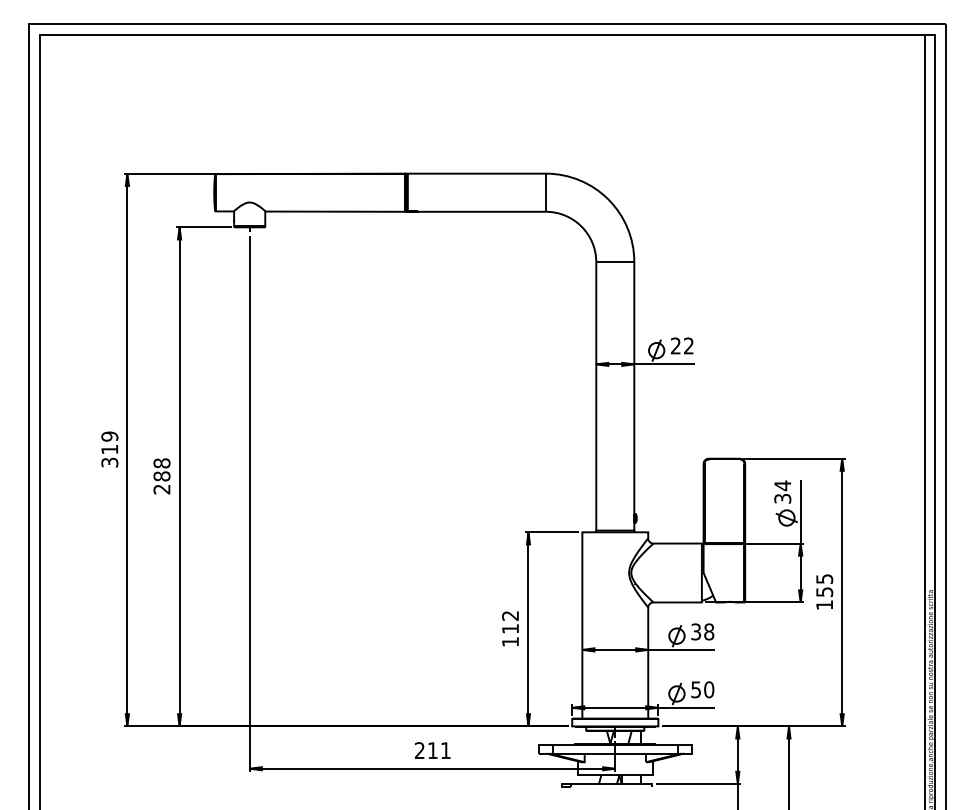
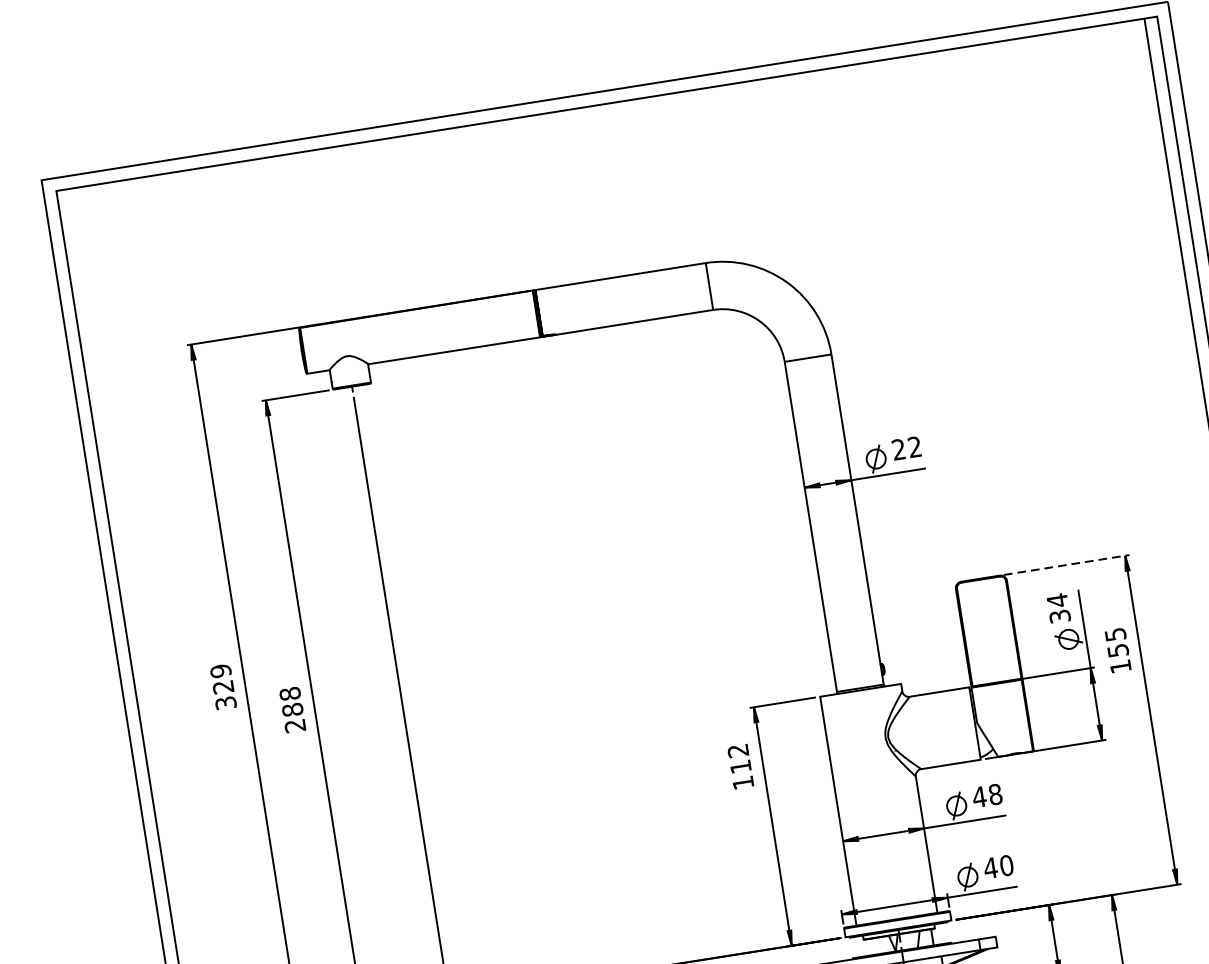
text: (109, 449) -> (222, 687), 319 -> 329
line: (795, 458) -> (1067, 564), solid -> dashed
text: (824, 591) -> (1117, 649), moved
text: (510, 628) -> (740, 766), moved
text: (695, 631) -> (978, 796), 38 -> 48
text: (695, 689) -> (989, 867), 50 -> 40

